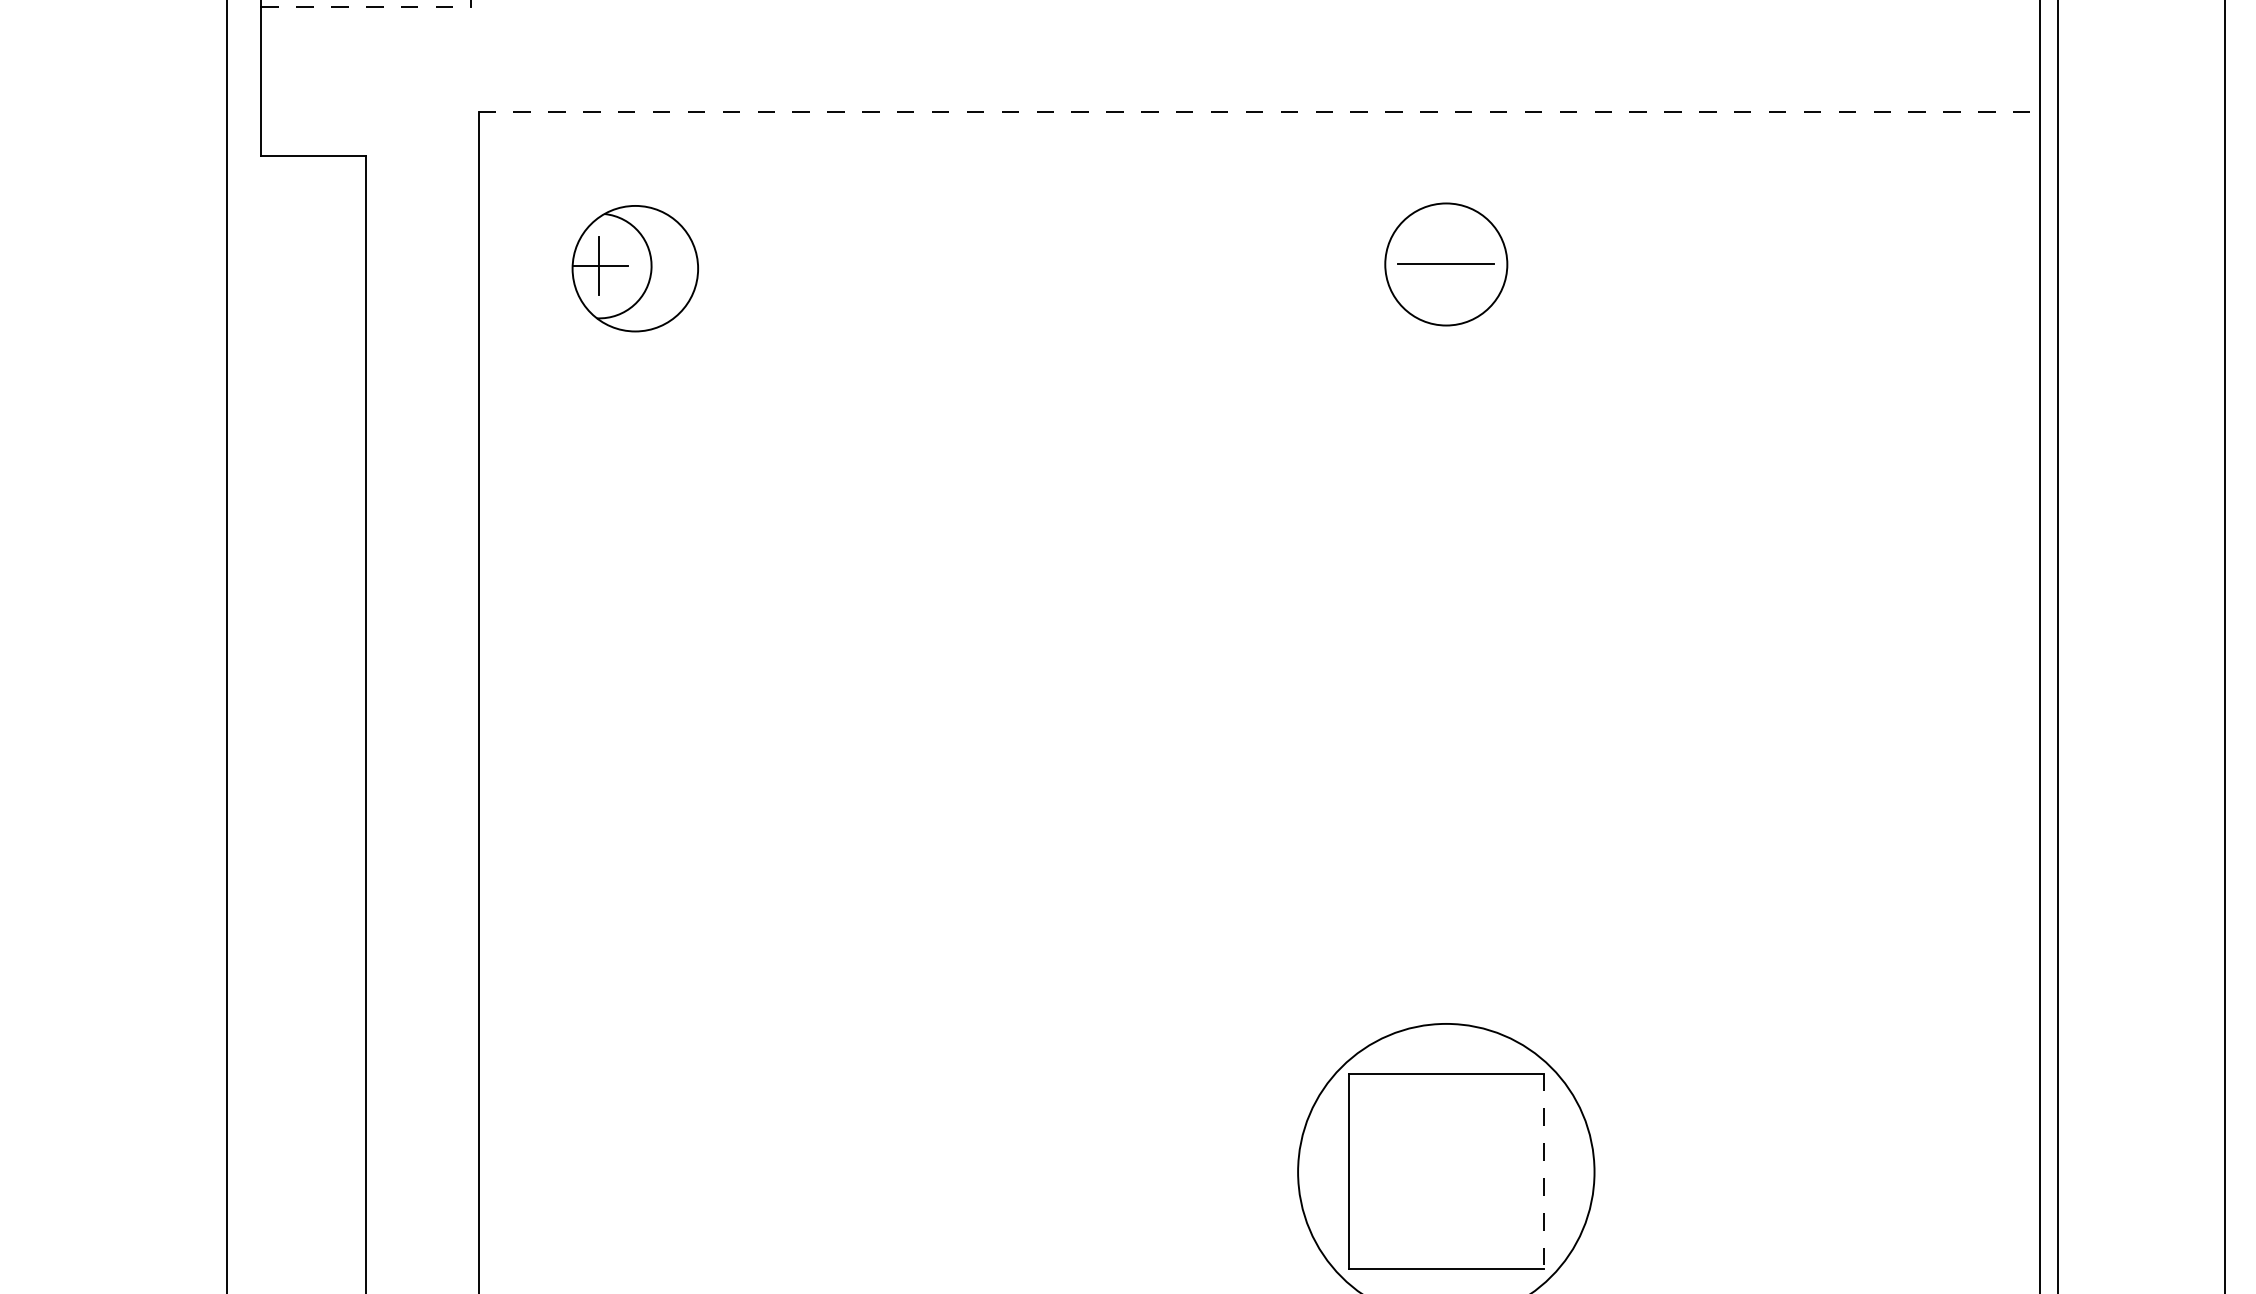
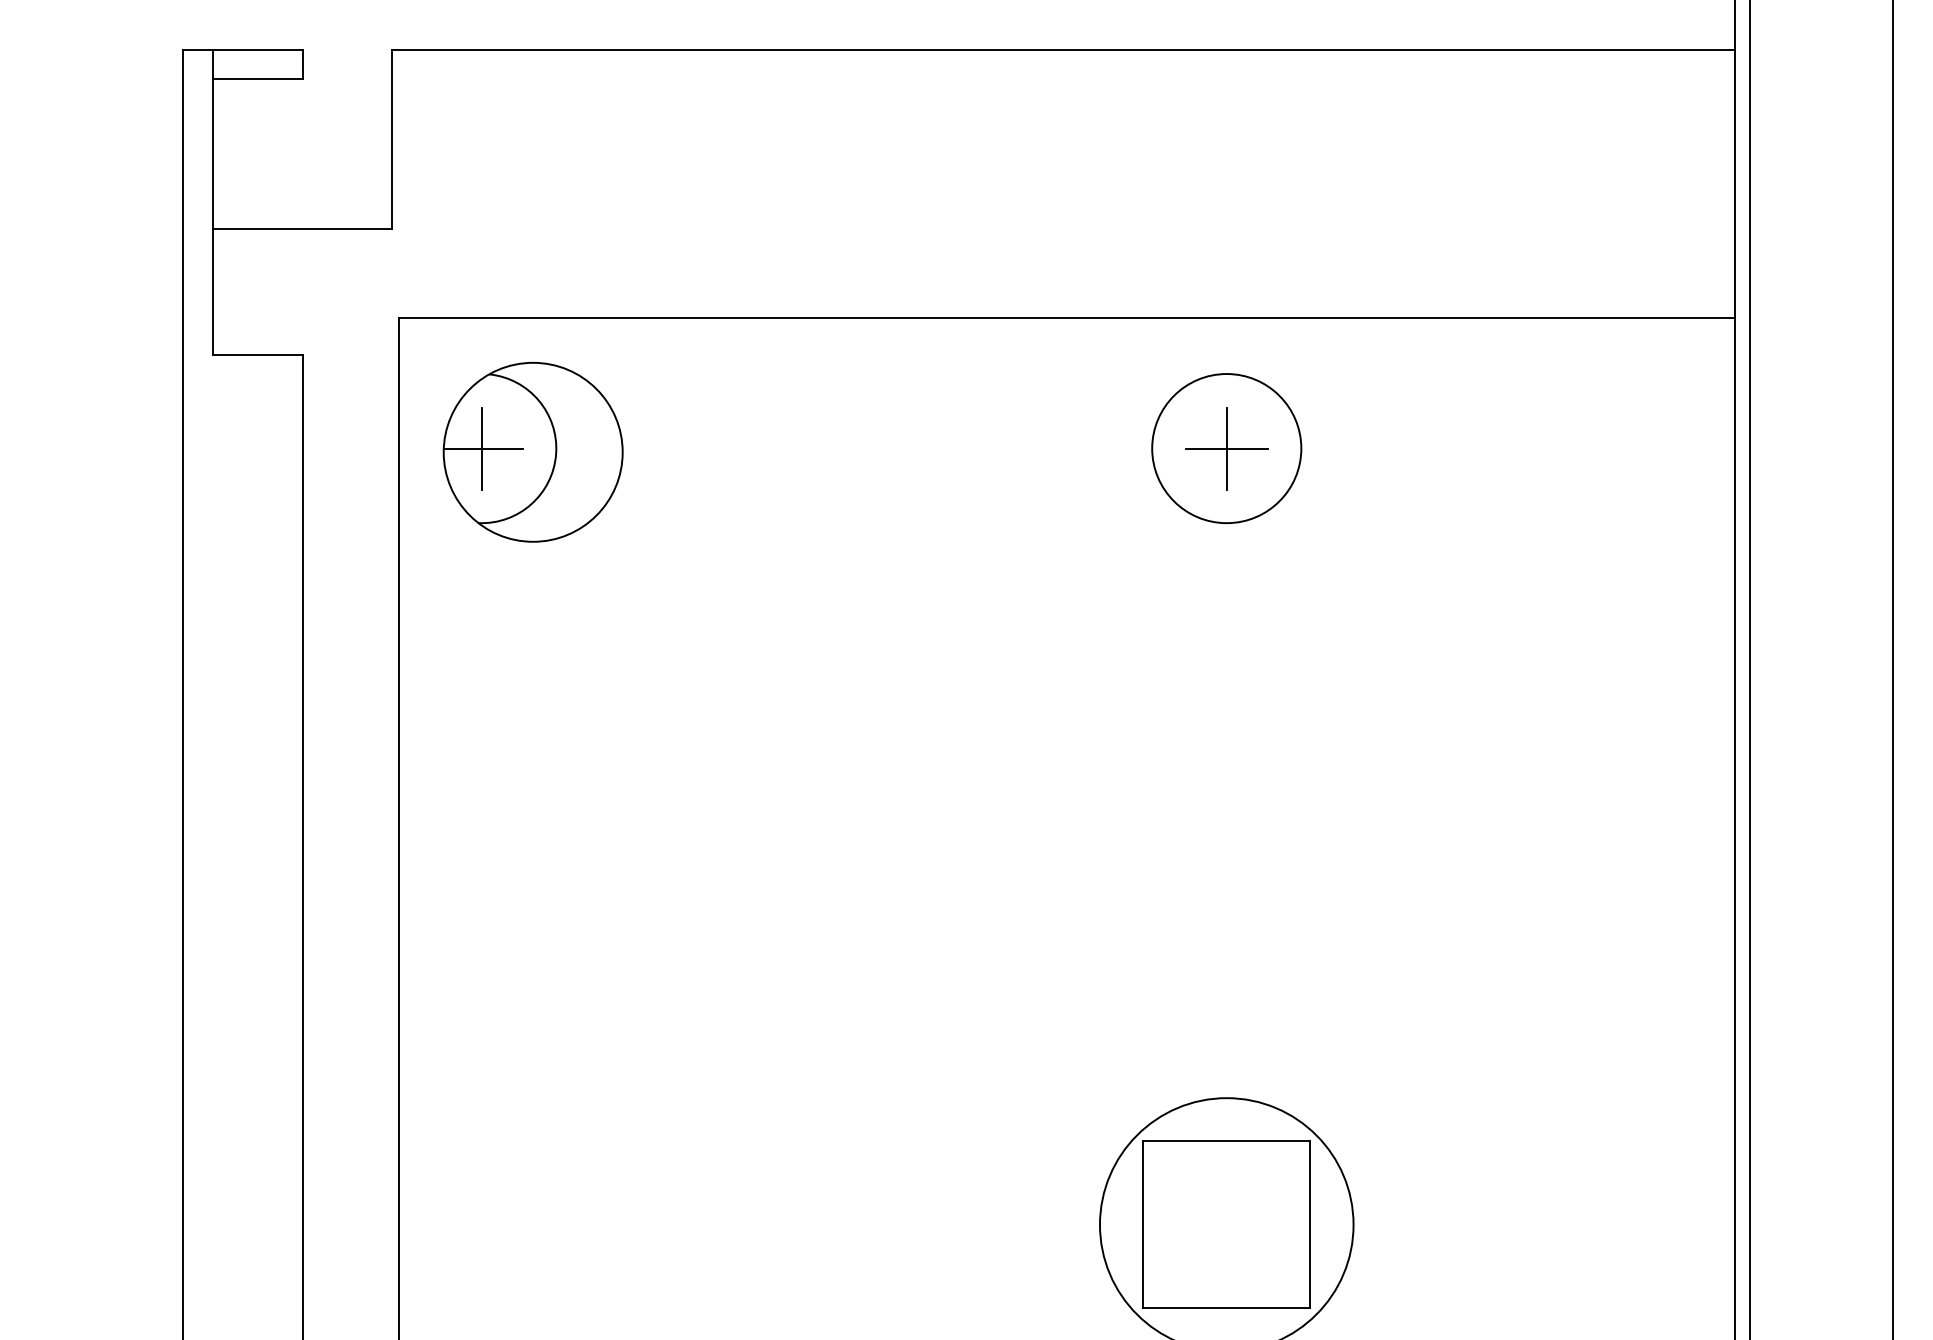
line: (366, 7) -> (303, 228), dashed -> solid
line: (1258, 112) -> (1066, 318), dashed -> solid
circle: (1445, 264) -> (1226, 448), size x1.43
line: (1445, 264) -> (1226, 448), added
part: (634, 267) -> (532, 451), size x1.67
line: (1544, 1171) -> (1310, 1224), dashed -> solid

